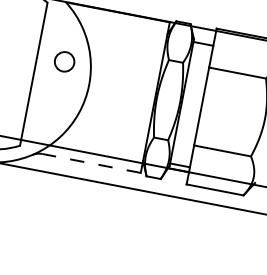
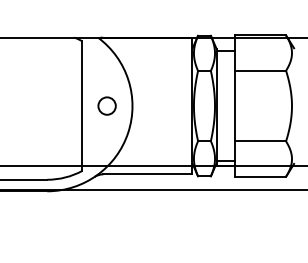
circle: (64, 61) -> (106, 105), moved
line: (91, 163) -> (147, 174), dashed -> solid

